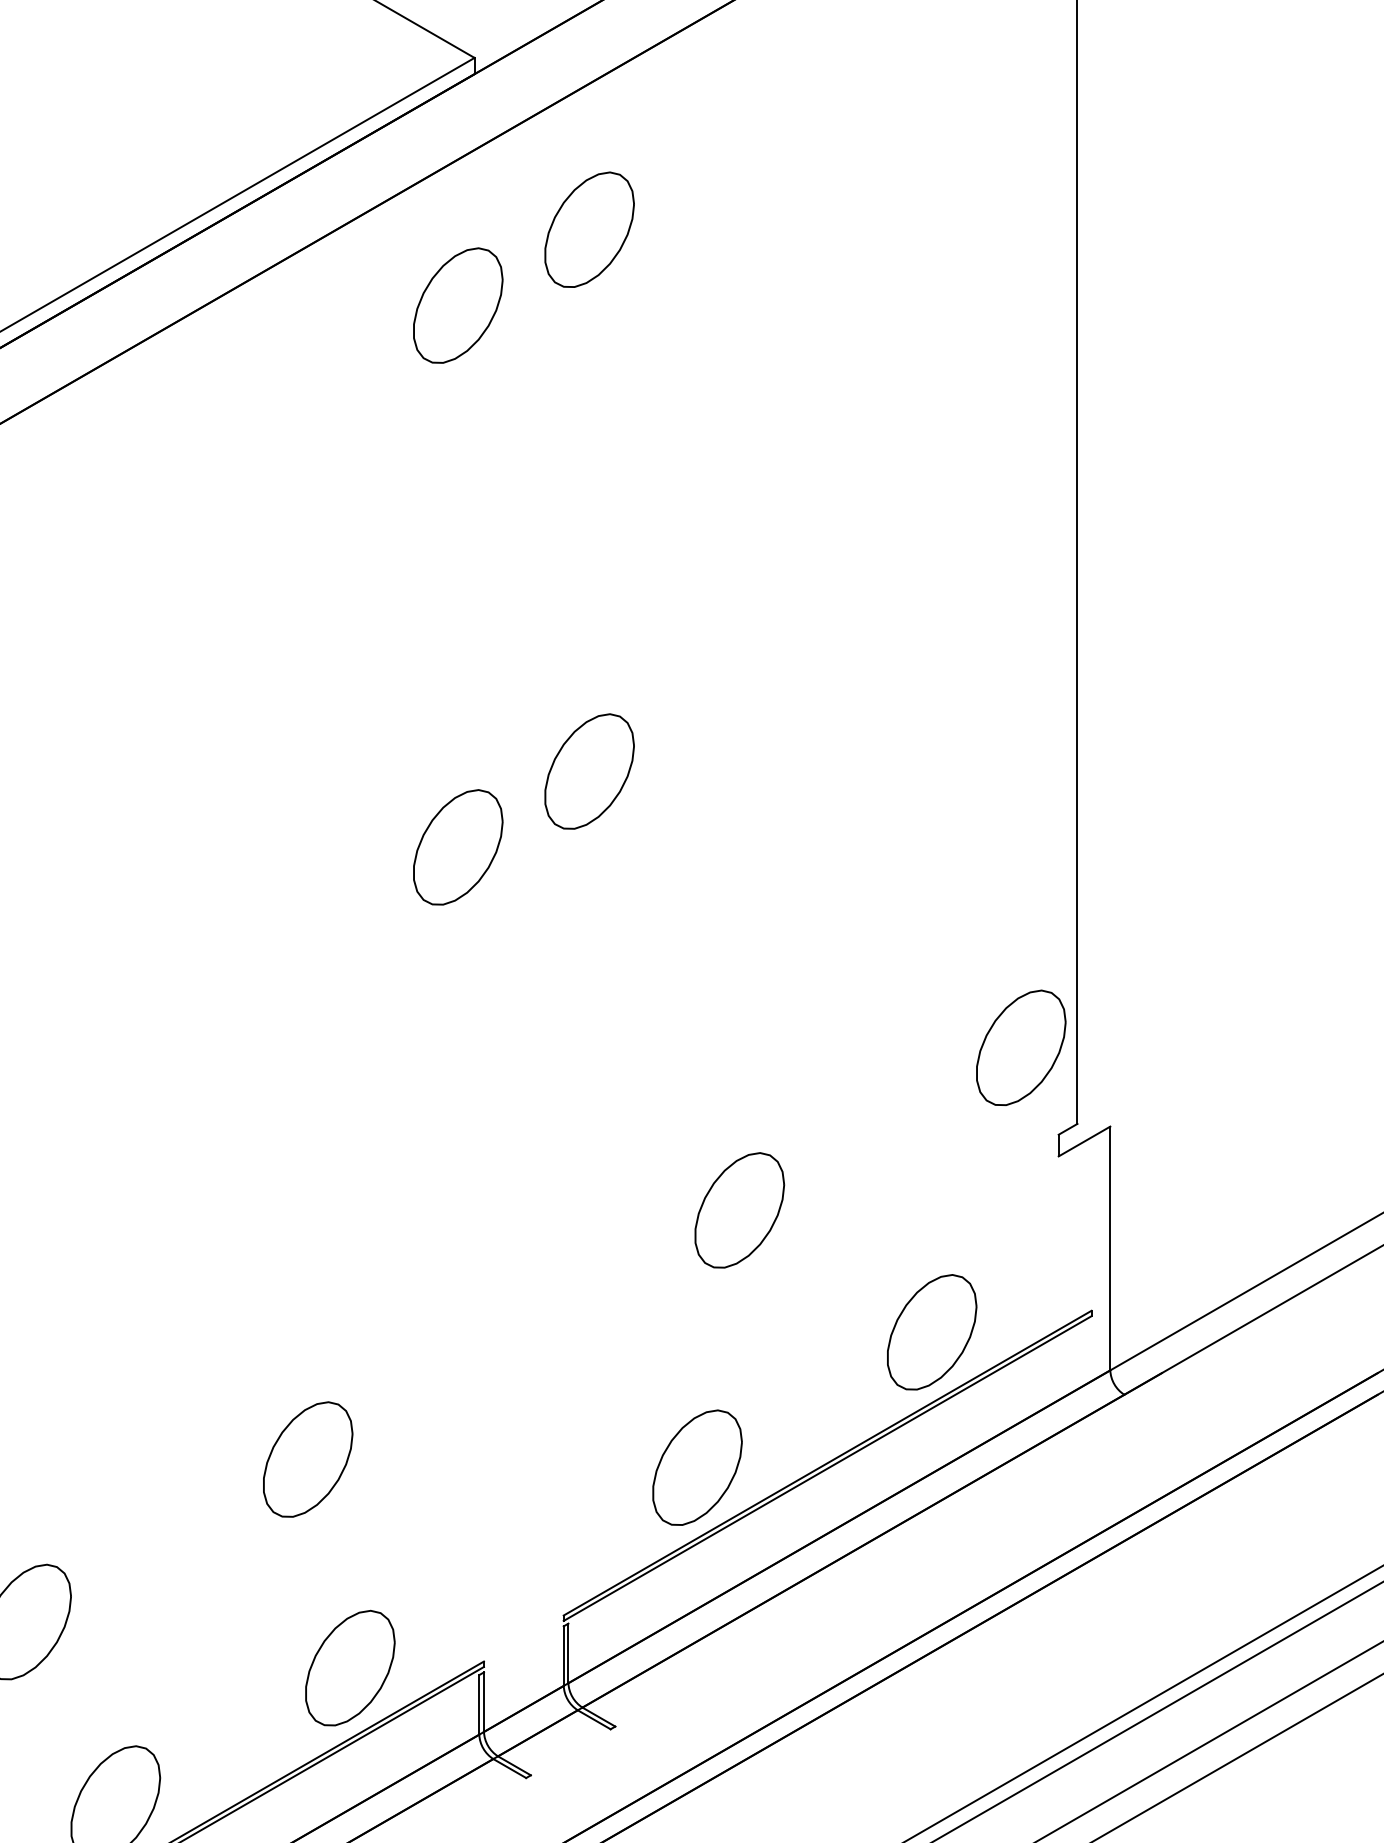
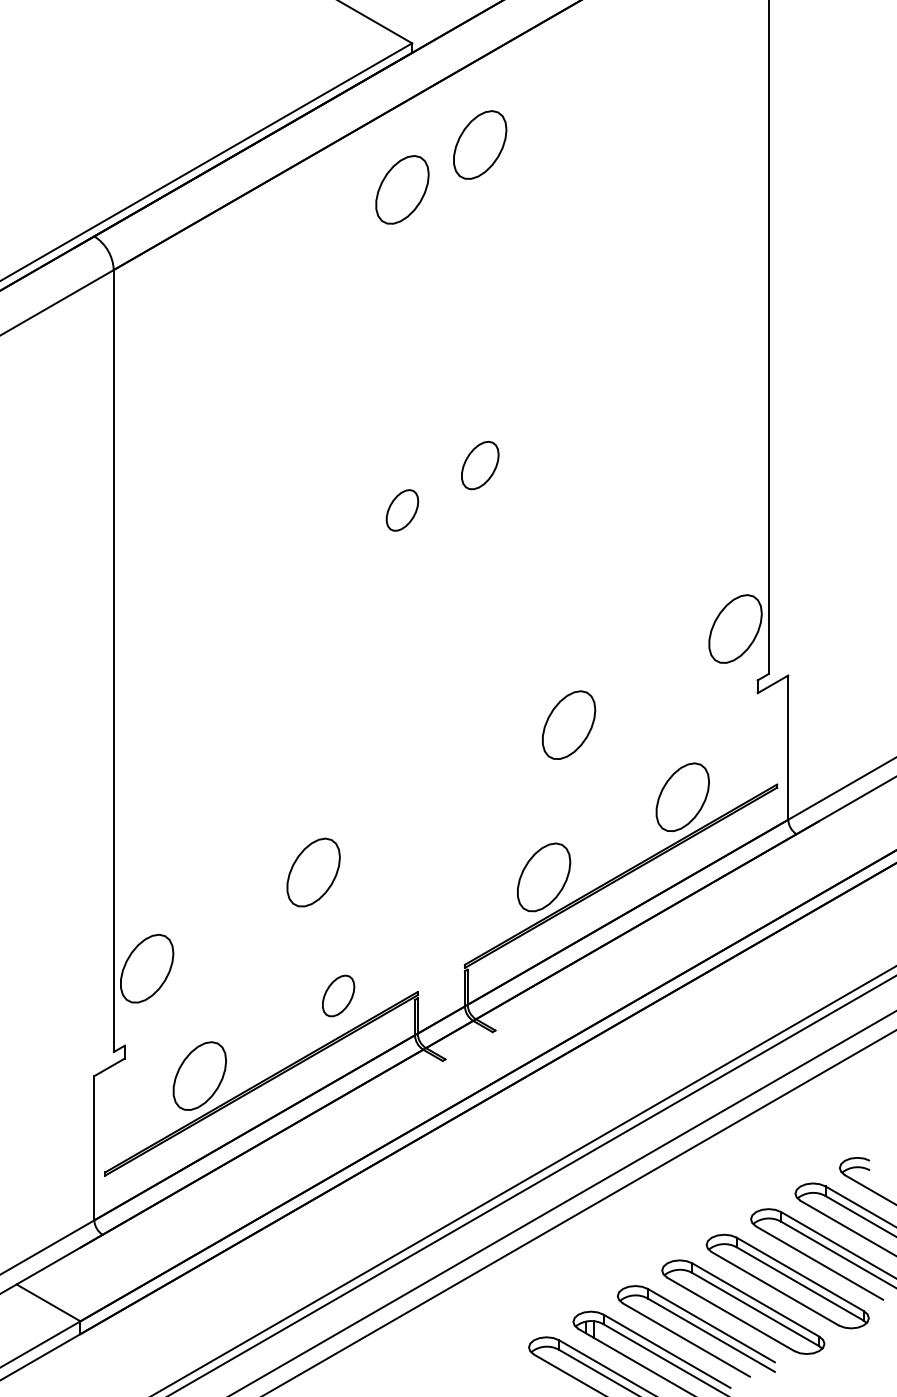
part: (590, 771) -> (480, 465), size x0.7
part: (458, 847) -> (402, 510), size x0.6
part: (350, 1667) -> (338, 995), size x0.6

